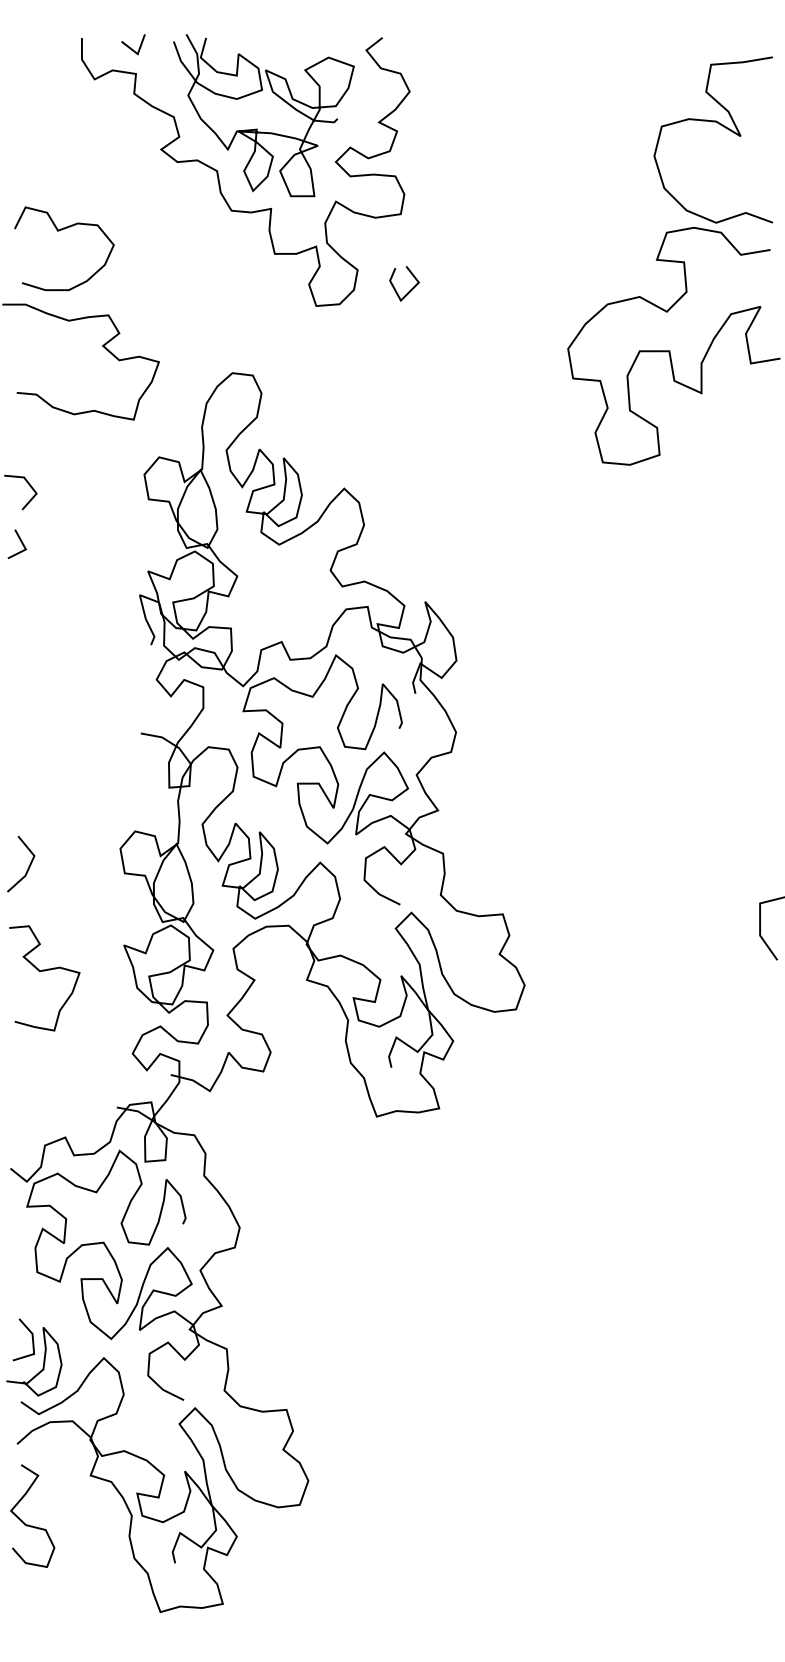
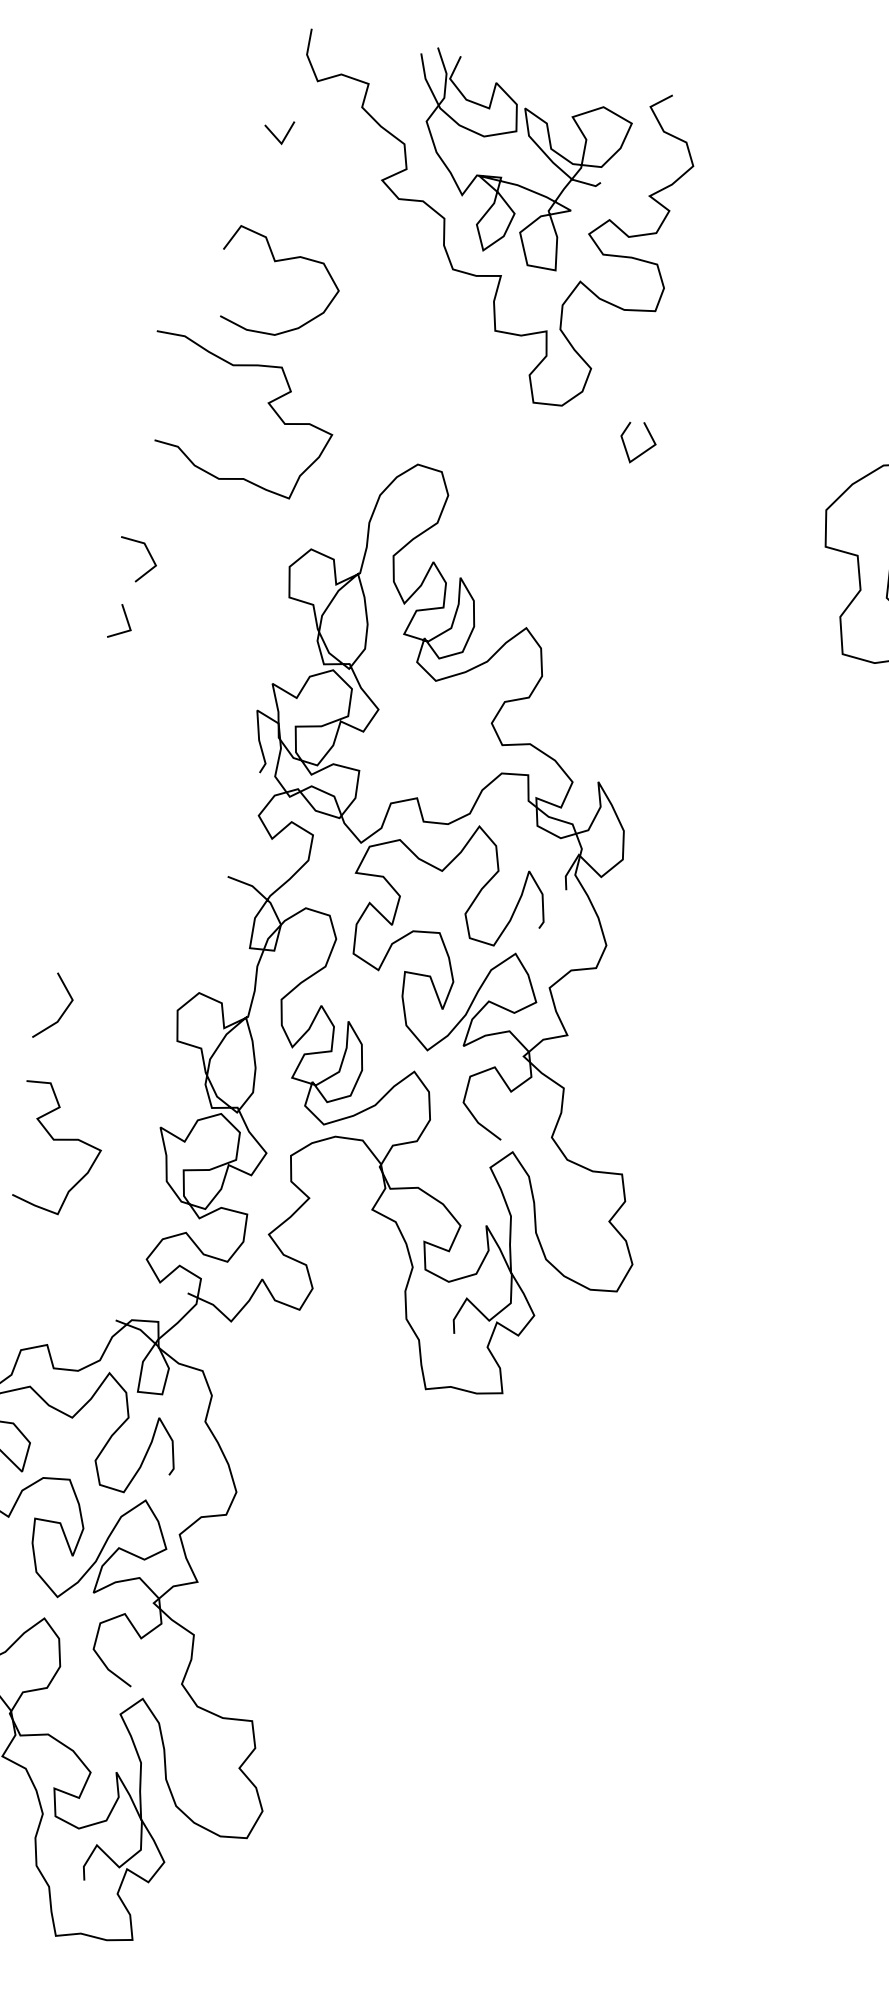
line: (132, 48) -> (276, 135), moved
curve: (59, 231) -> (276, 262), moved
line: (410, 289) -> (643, 451), moved

